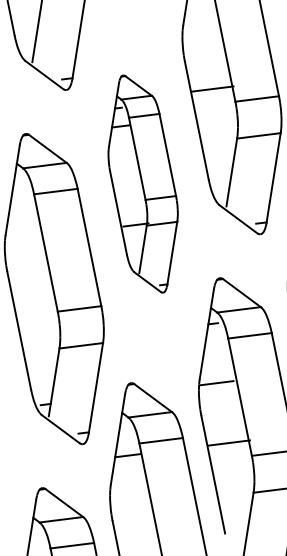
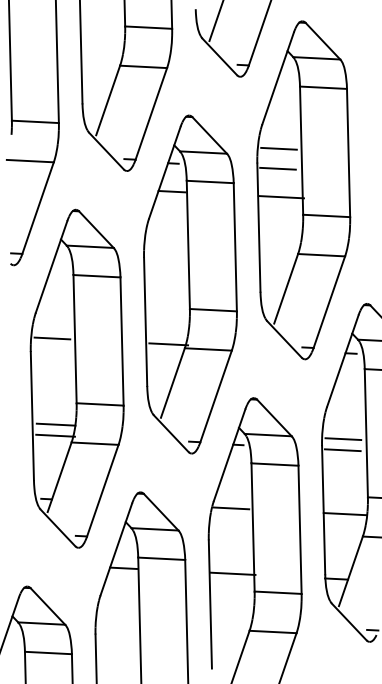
line: (202, 44) -> (278, 148), added
line: (204, 63) -> (277, 168), added
part: (143, 184) -> (190, 284), size x1.43
line: (25, 256) -> (52, 338), added
line: (41, 334) -> (55, 424), added
line: (43, 344) -> (55, 435), added

